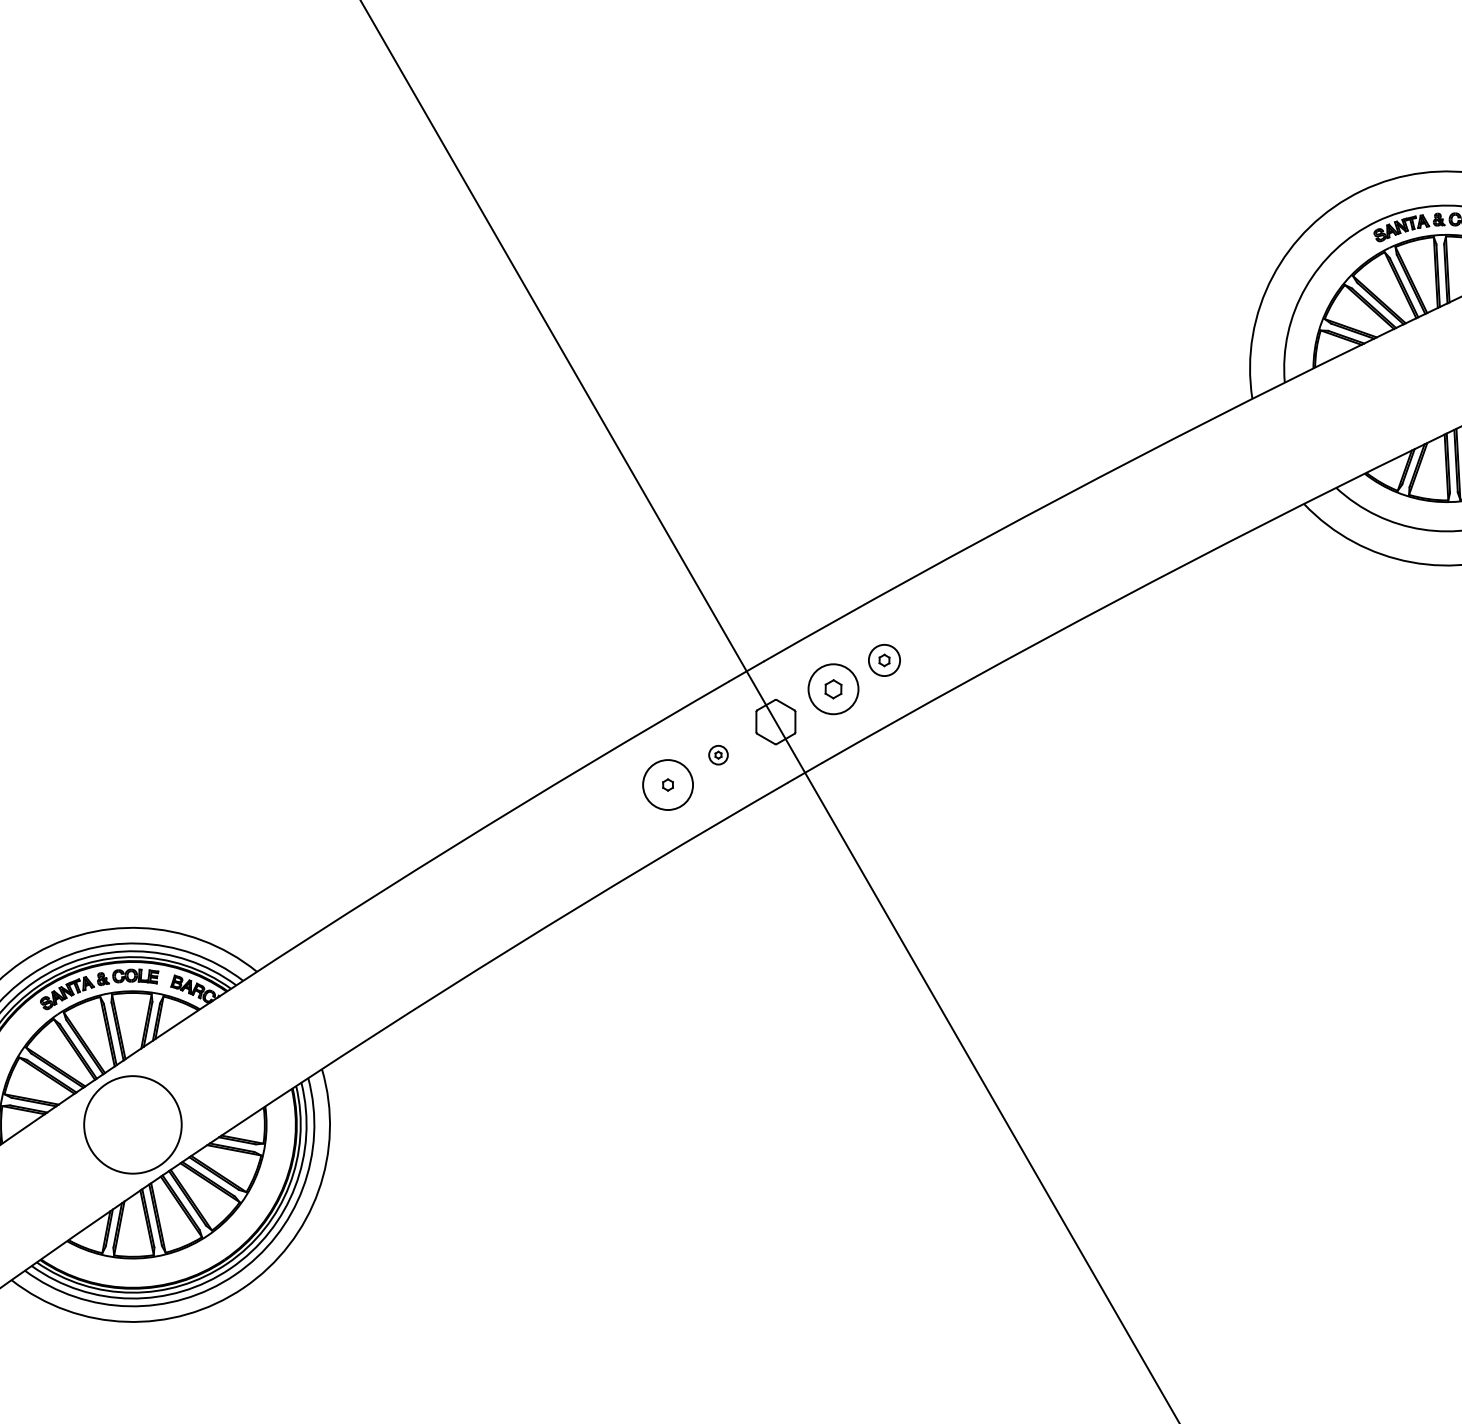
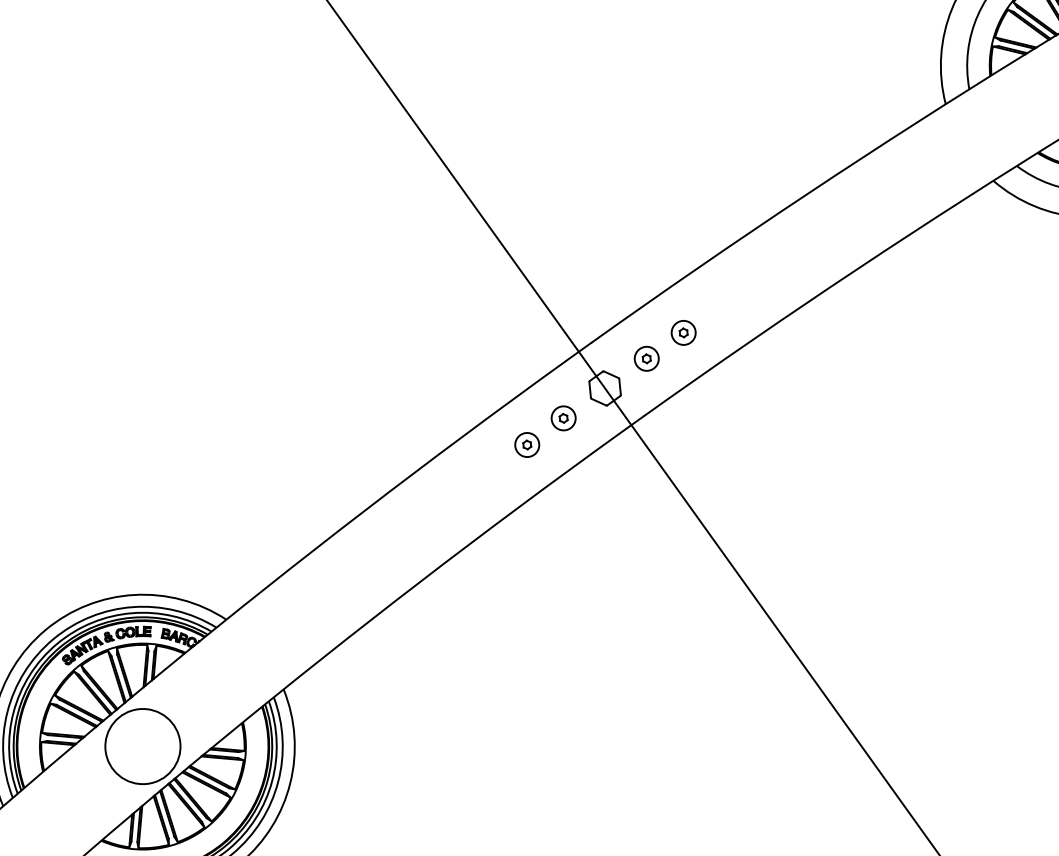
part: (833, 688) -> (646, 358), size x0.62
part: (718, 754) -> (563, 417), size x1.67
circle: (667, 784) -> (526, 444), size x0.62

